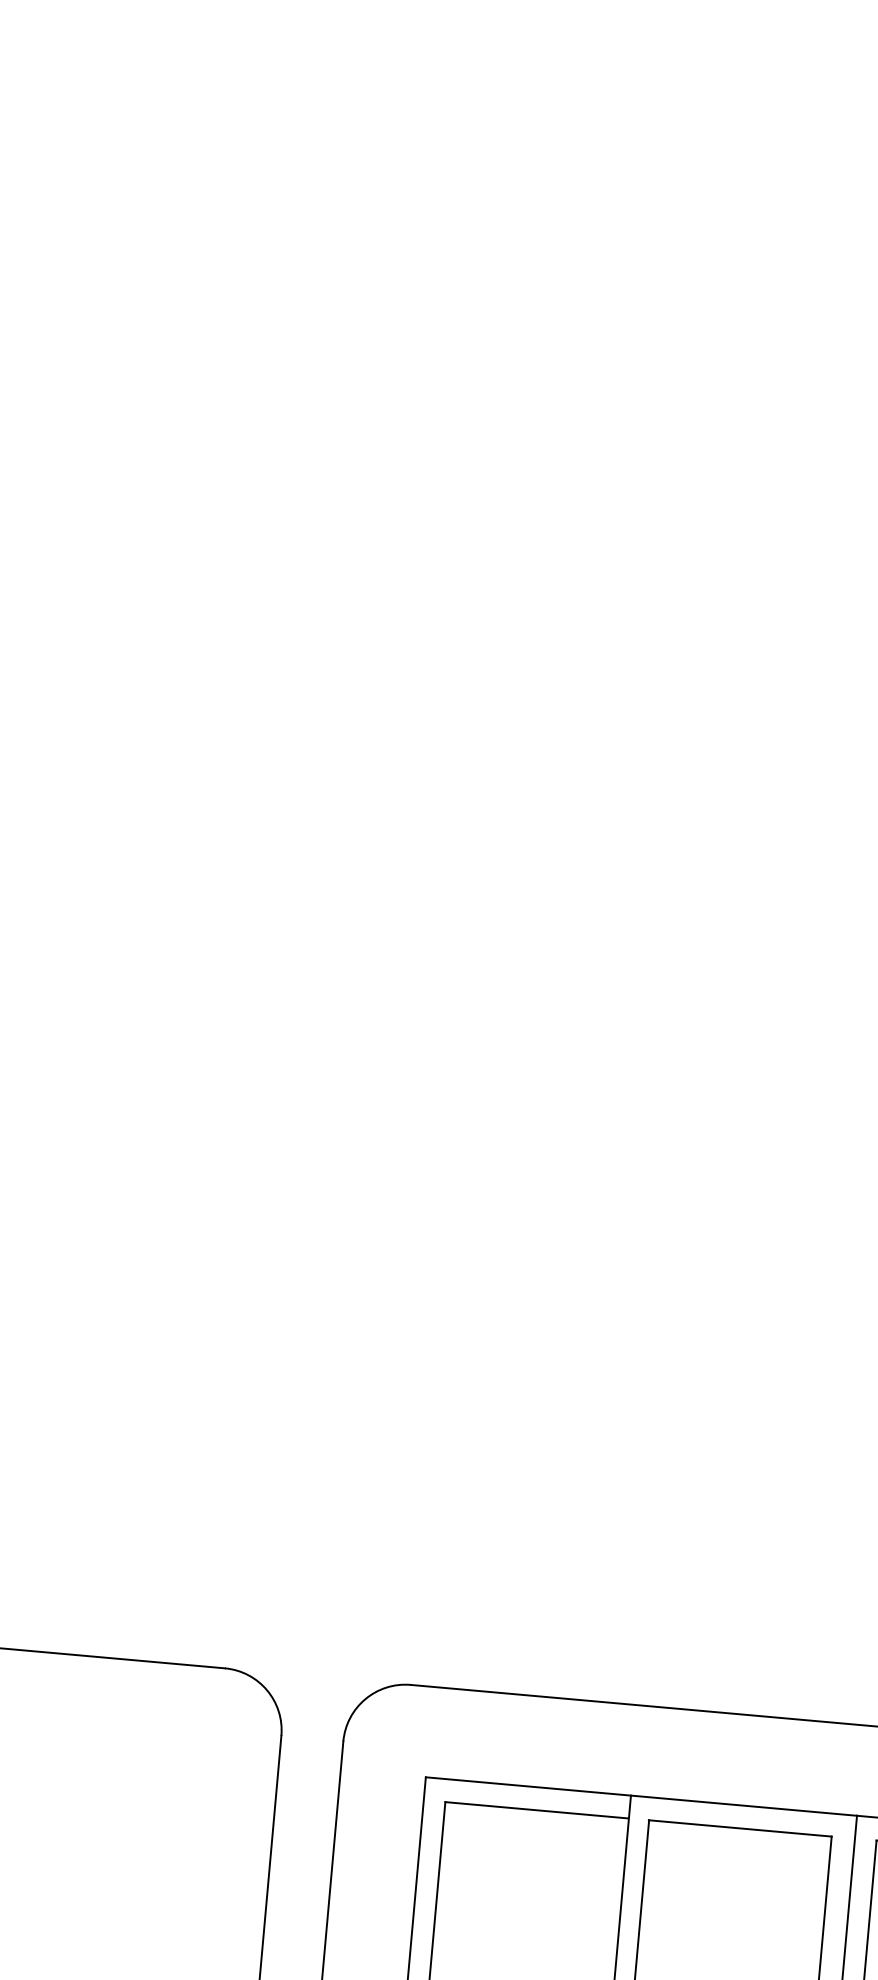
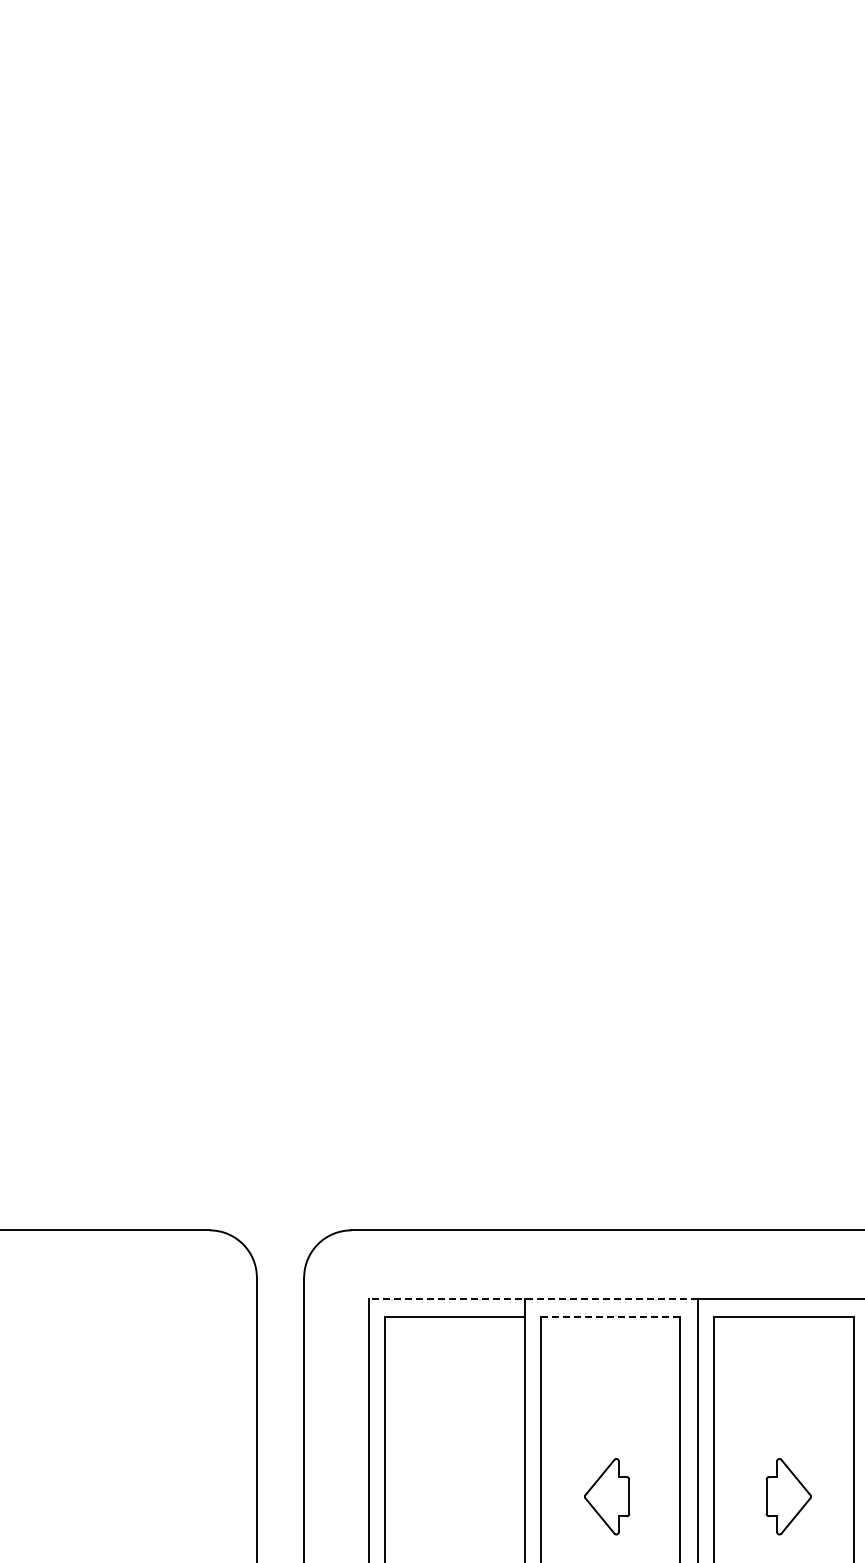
line: (640, 1796) -> (532, 1299), solid -> dashed
line: (740, 1828) -> (610, 1316), solid -> dashed

